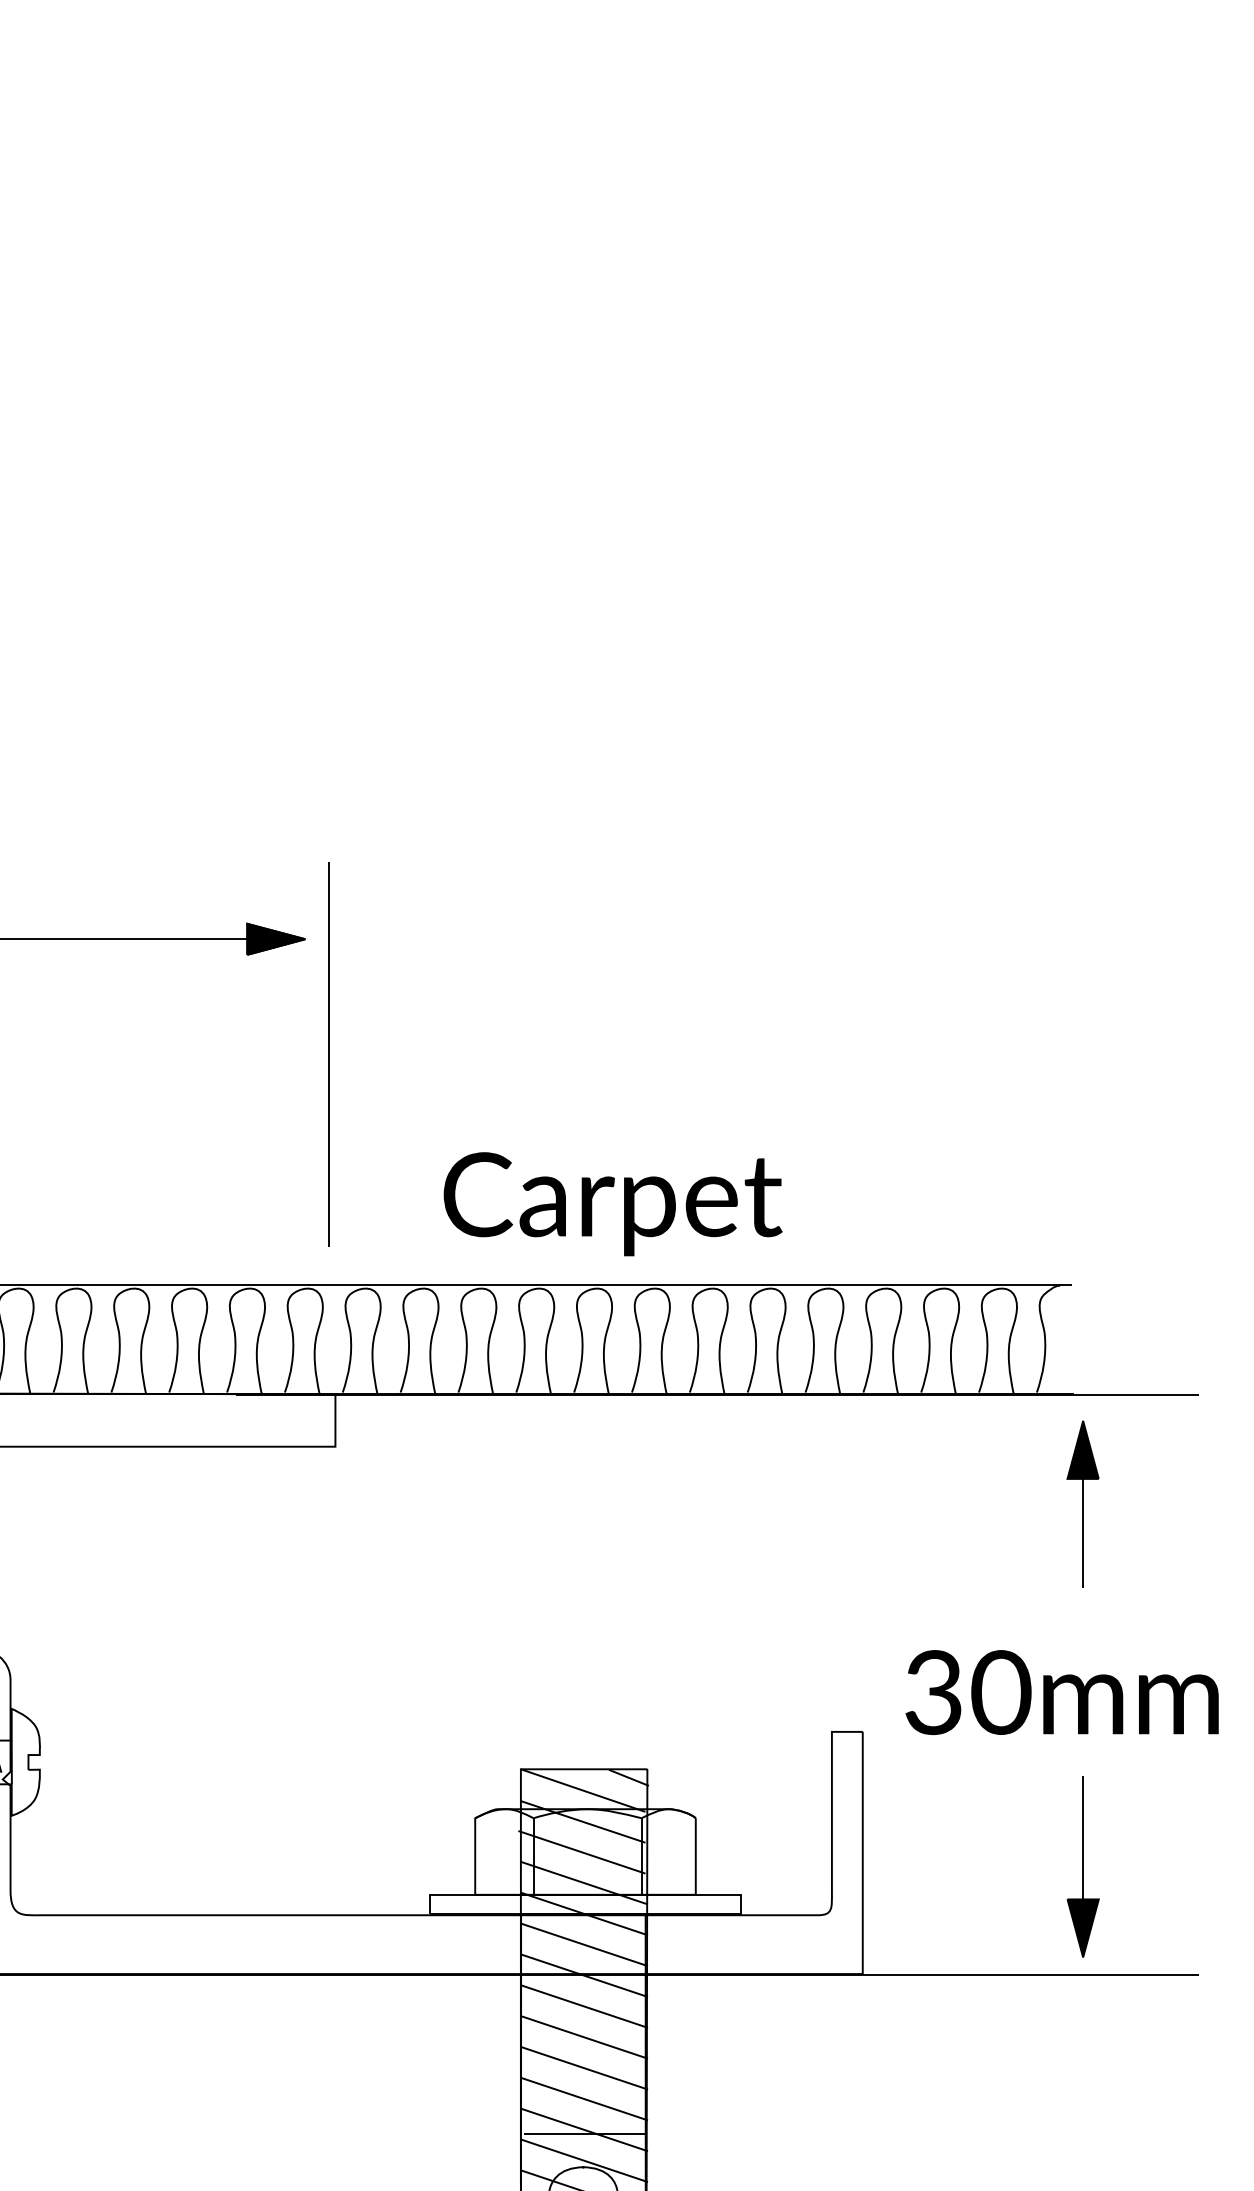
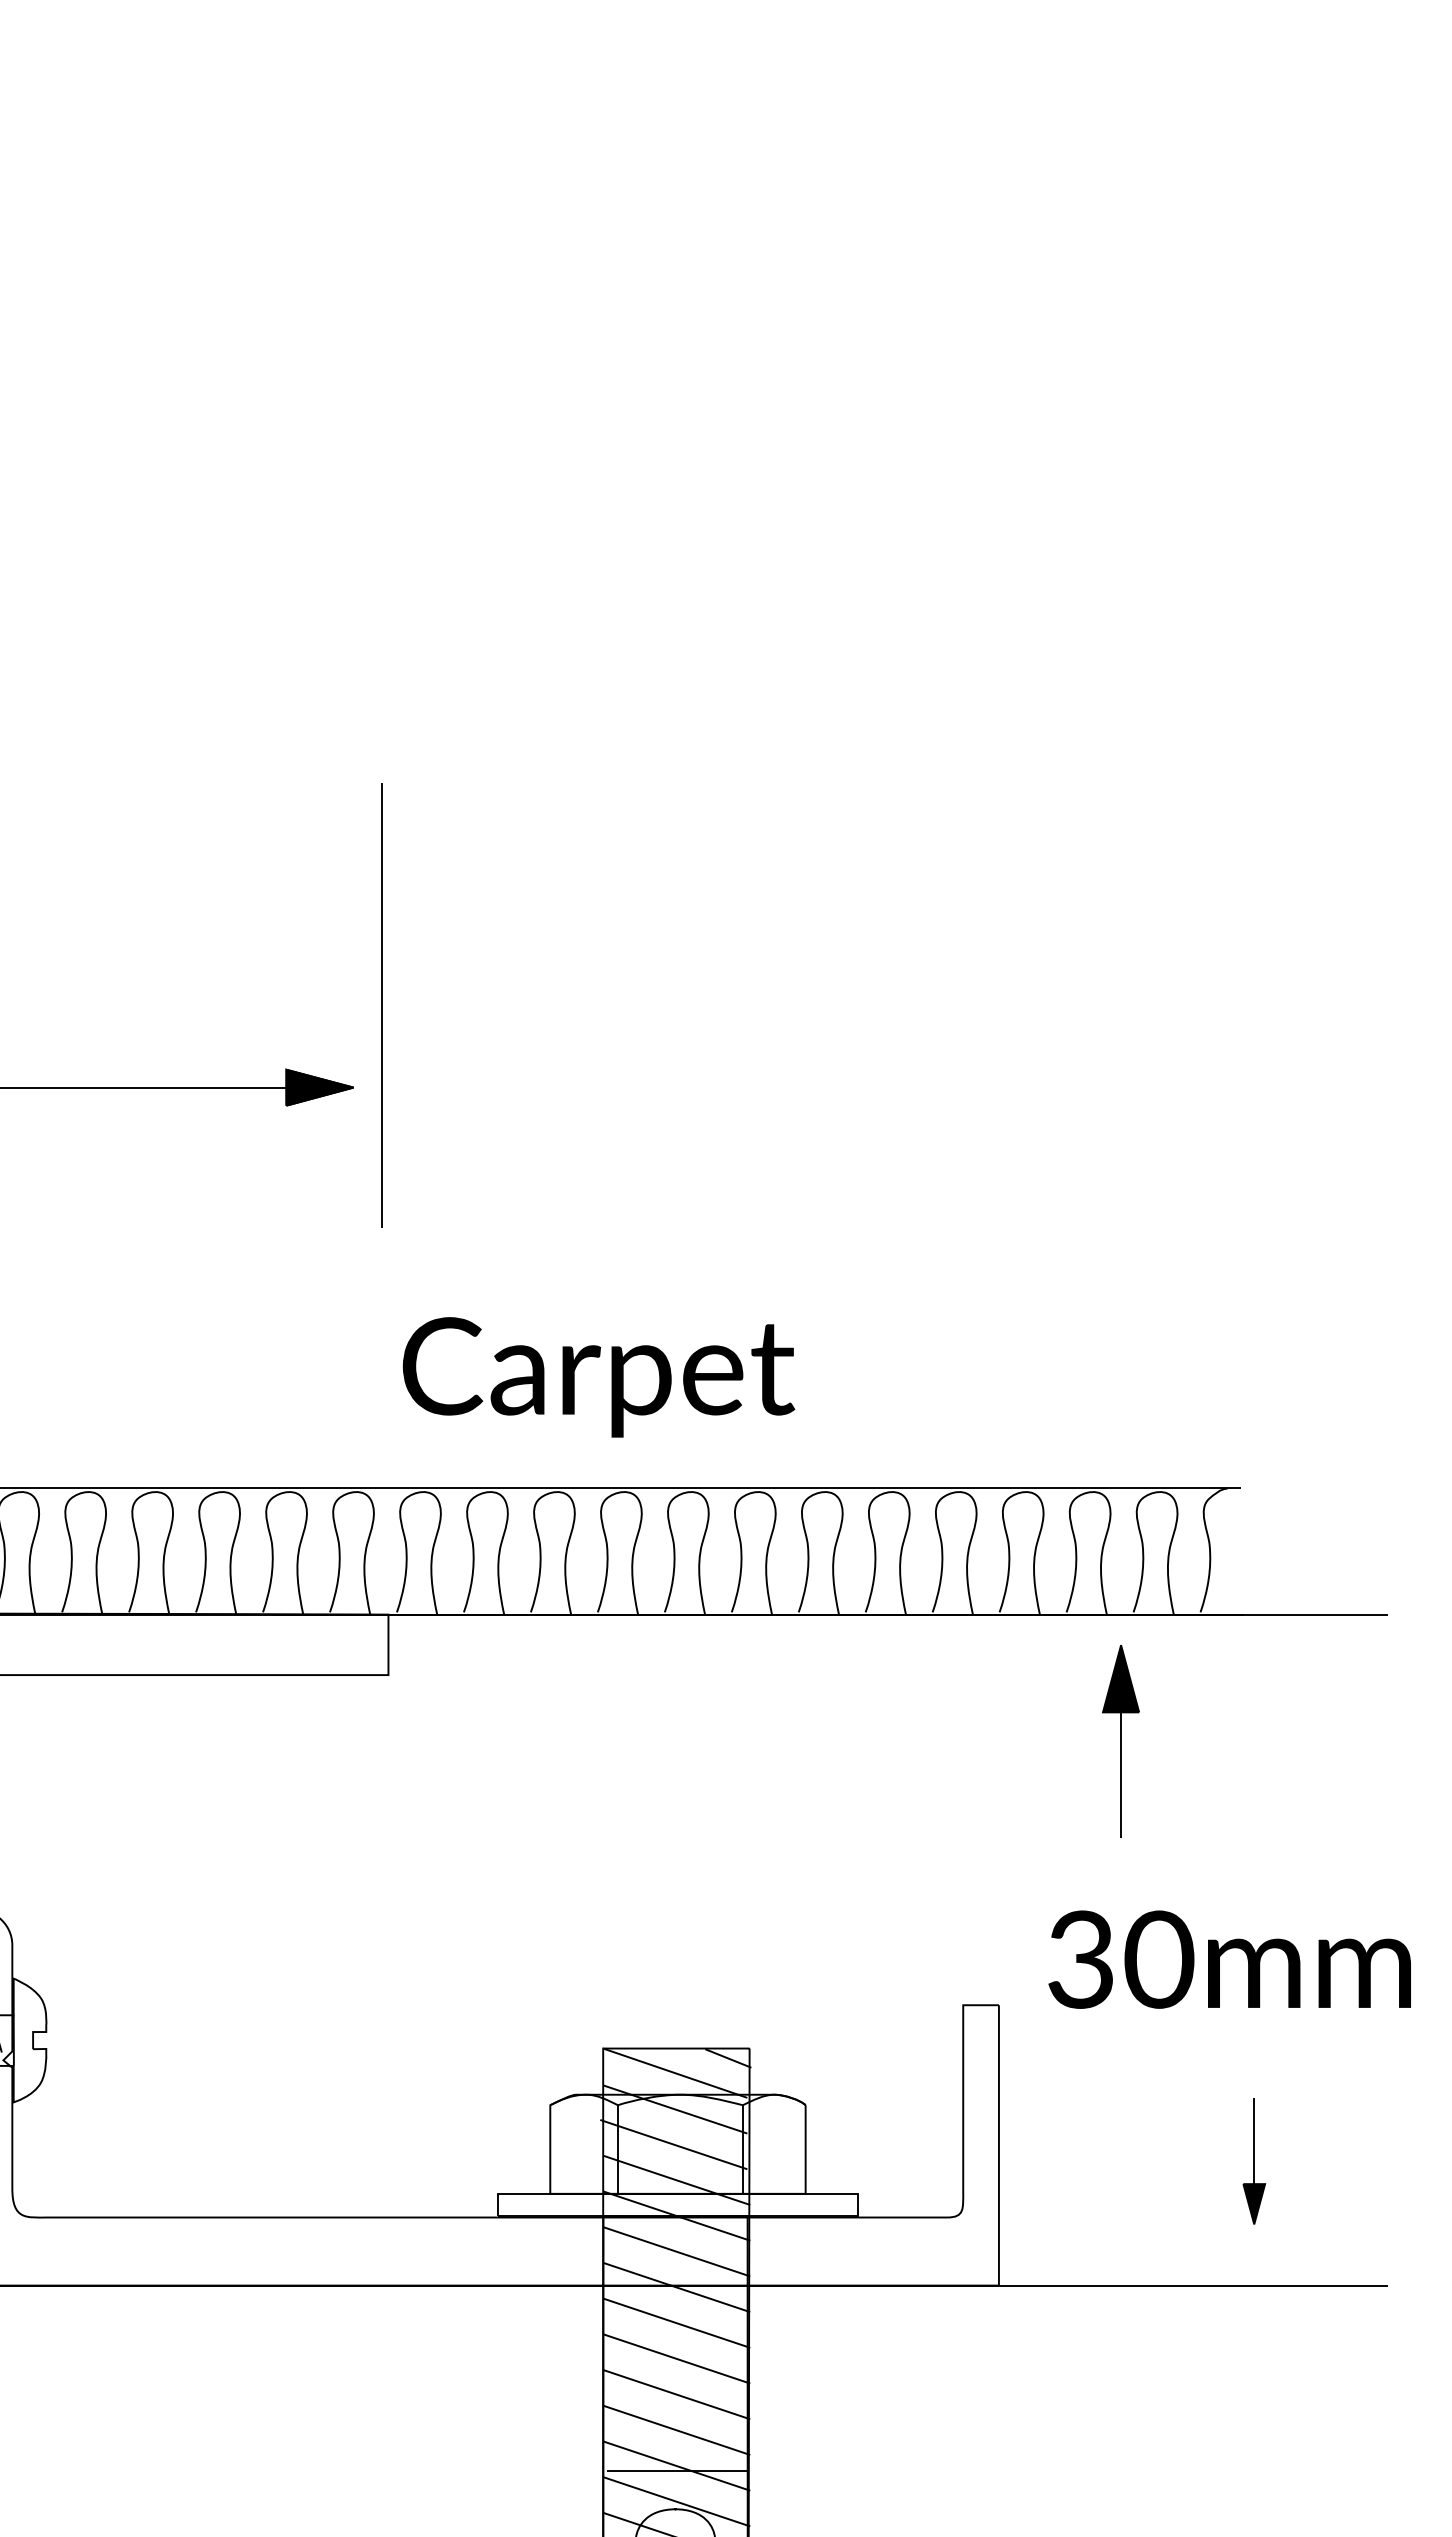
line: (329, 1054) -> (381, 1005), moved
text: (612, 1204) -> (598, 1377), moved
part: (1082, 1504) -> (1120, 1741), moved
part: (1083, 1866) -> (1254, 2161), size x0.6

